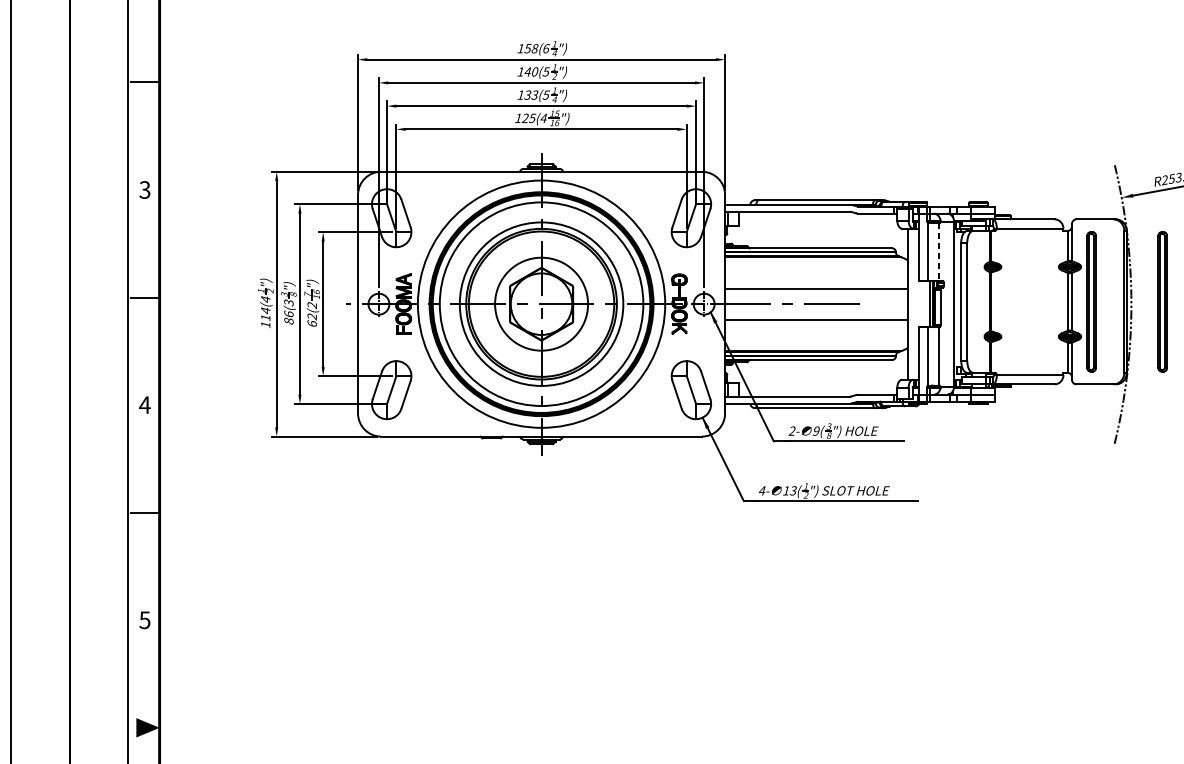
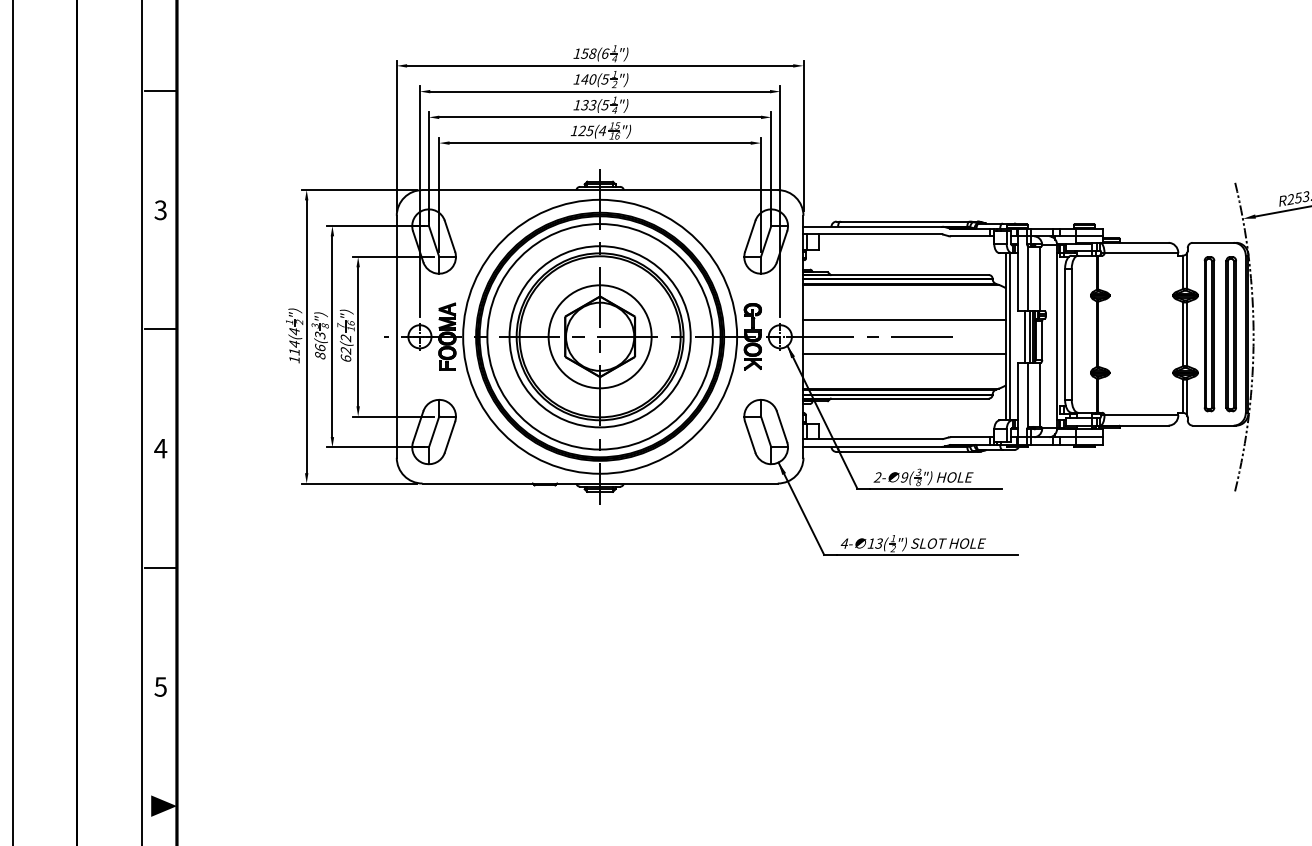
line: (939, 252) -> (1040, 279), dashed -> solid
part: (1161, 302) -> (1230, 334), moved
line: (911, 303) -> (1009, 336), added
line: (924, 303) -> (1024, 336), added

